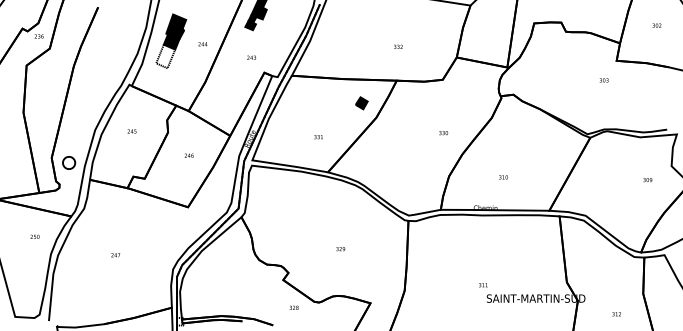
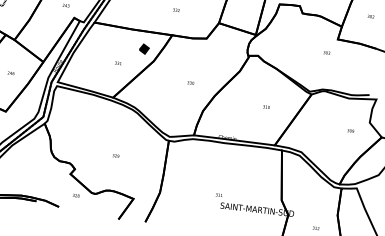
text: (443, 133) -> (190, 83), moved
text: (318, 137) -> (118, 63), moved
text: (503, 177) -> (266, 107), moved

